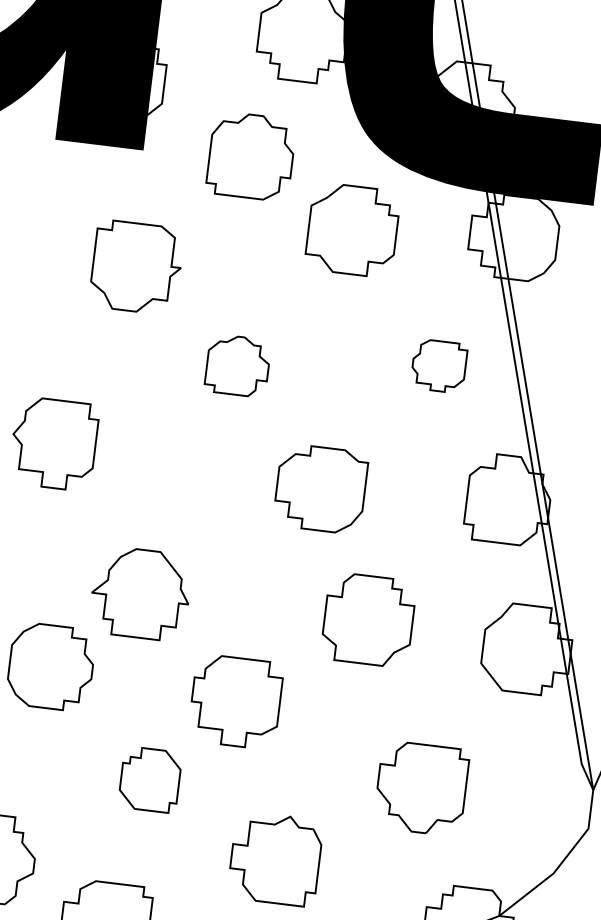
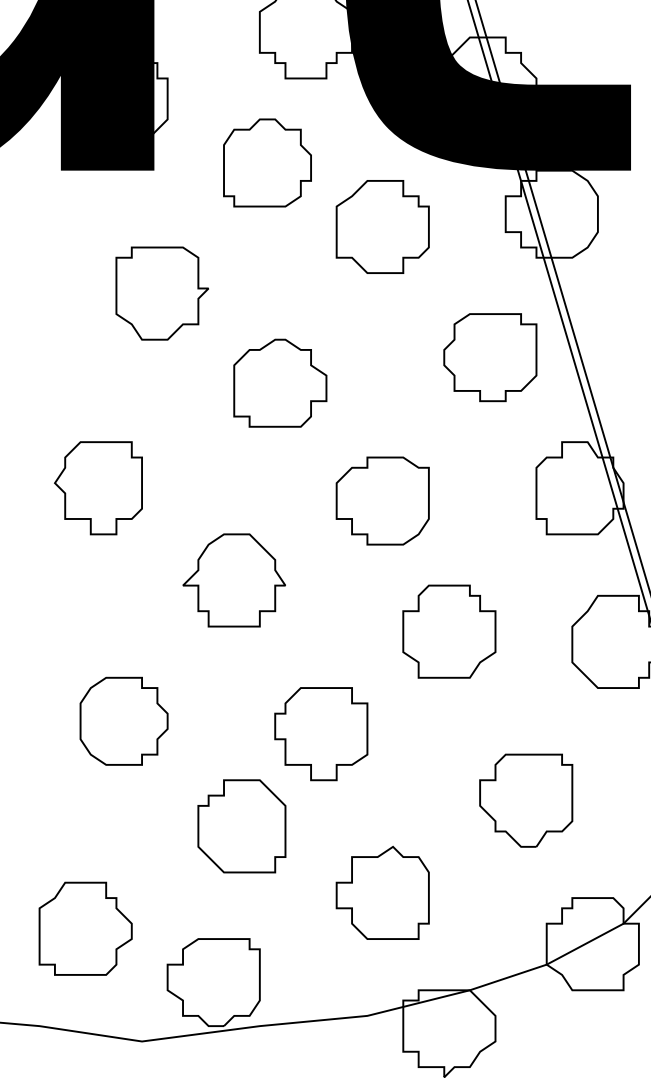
part: (238, 365) -> (280, 382), size x1.43
part: (439, 365) -> (490, 357), size x1.67
part: (140, 593) -> (233, 580), moved
part: (149, 779) -> (241, 826), size x1.43

